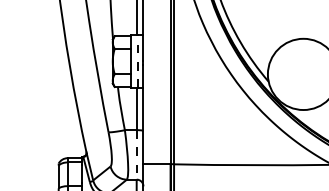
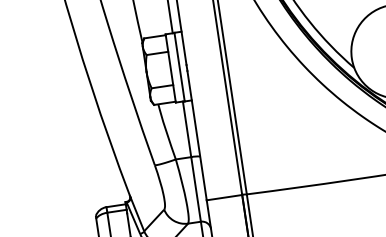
line: (138, 61) -> (180, 66), dashed -> solid
line: (136, 154) -> (195, 188), dashed -> solid

